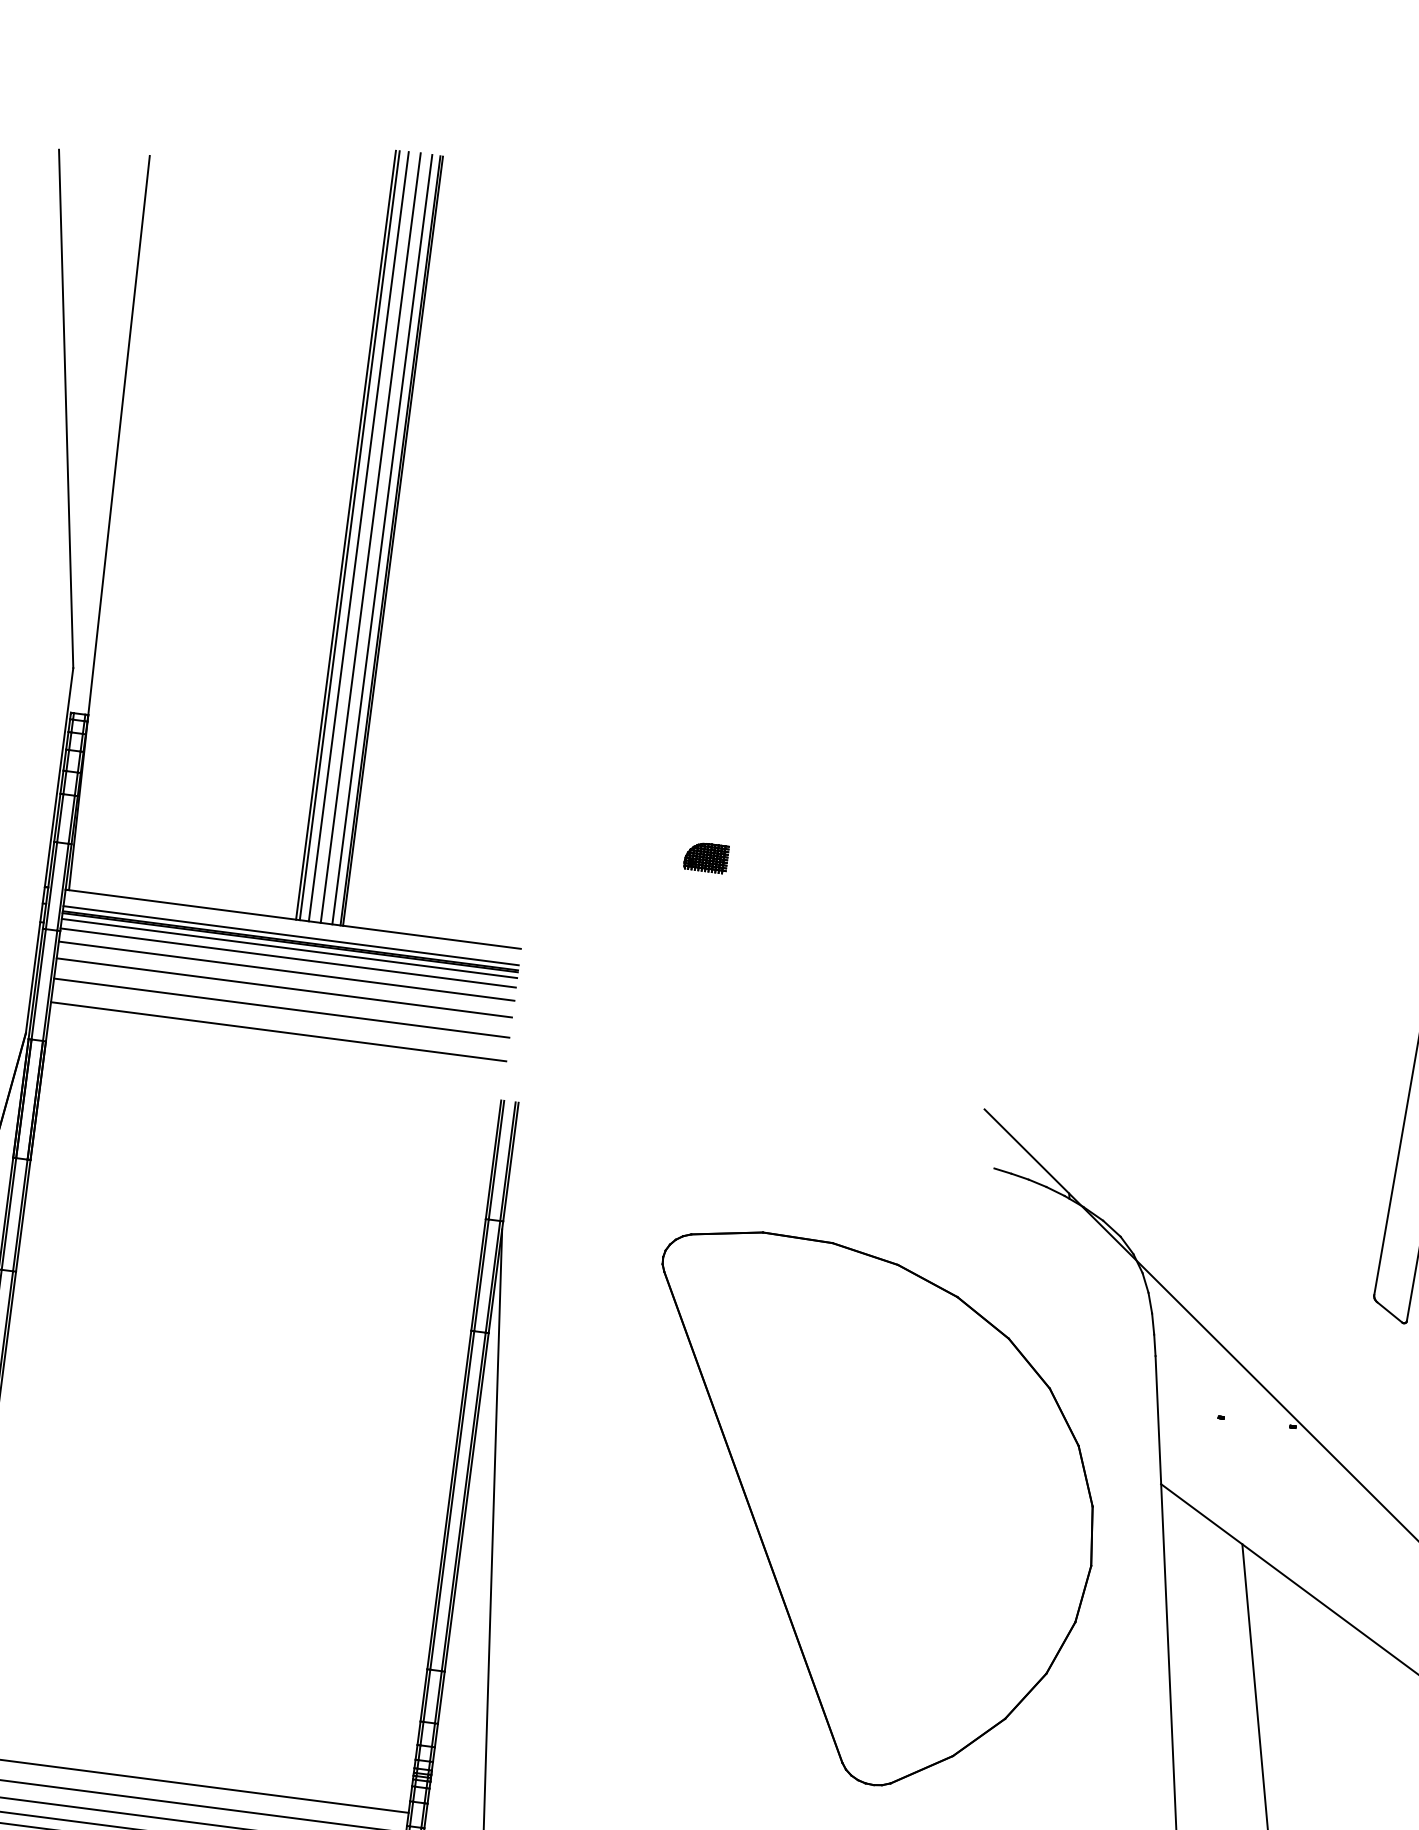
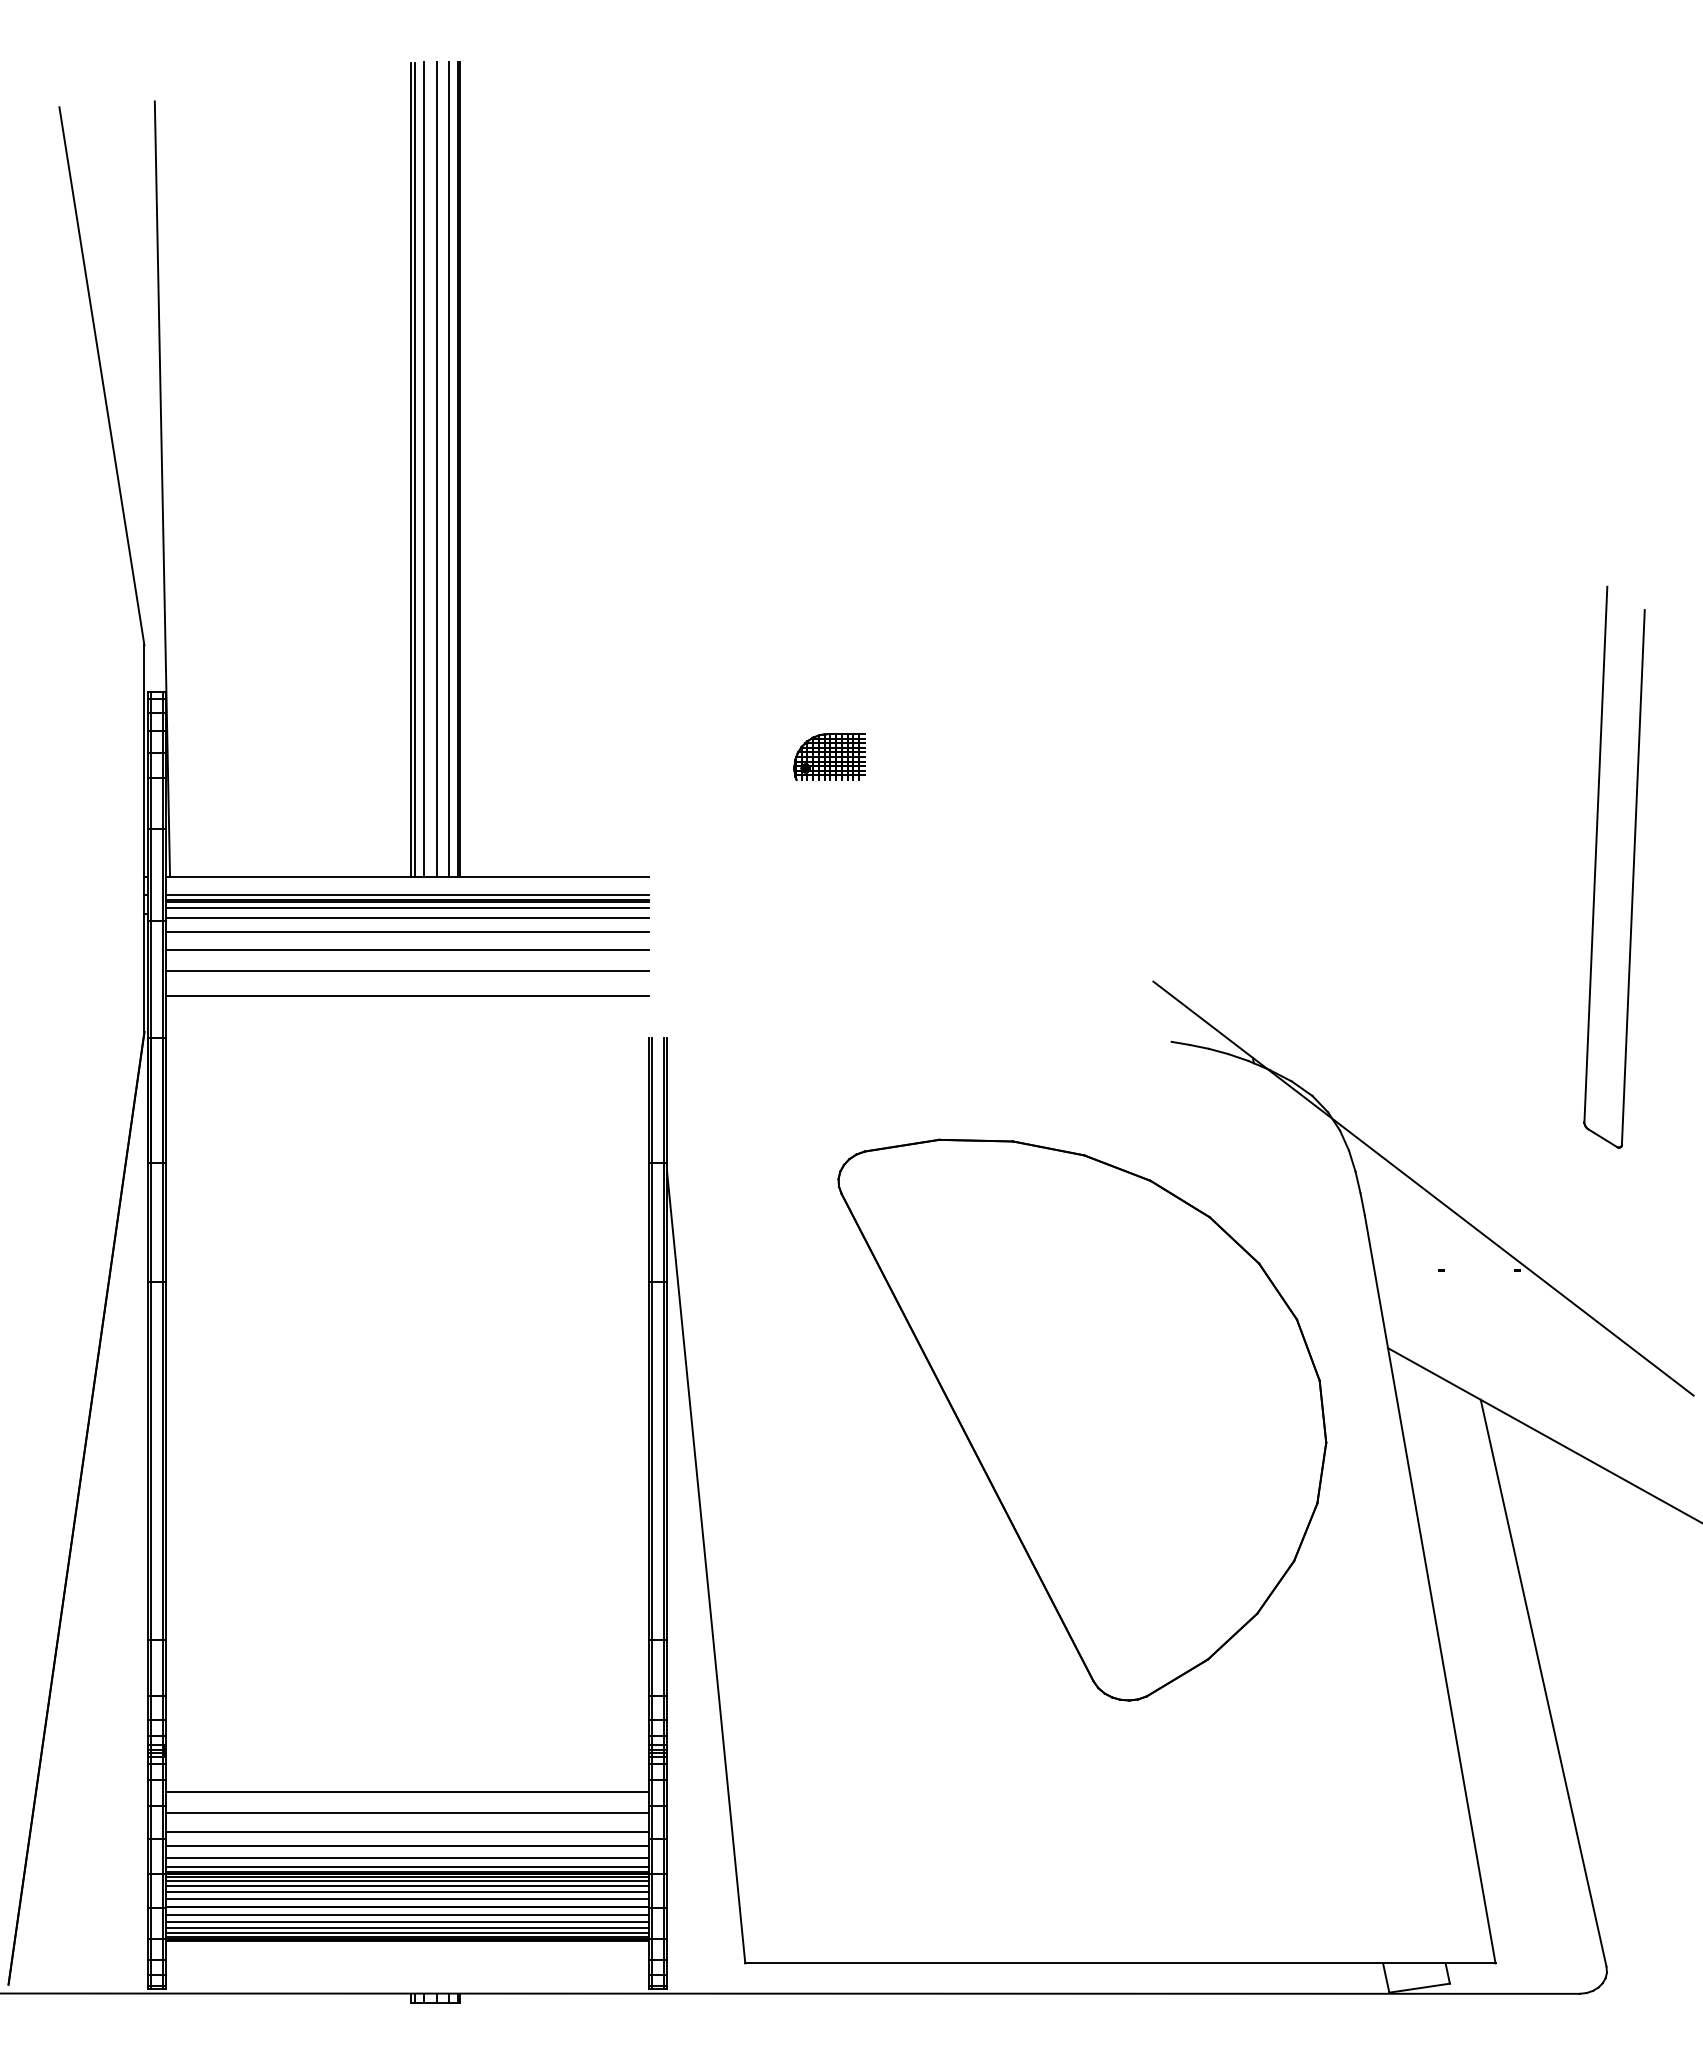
part: (706, 857) -> (829, 756), size x1.6

